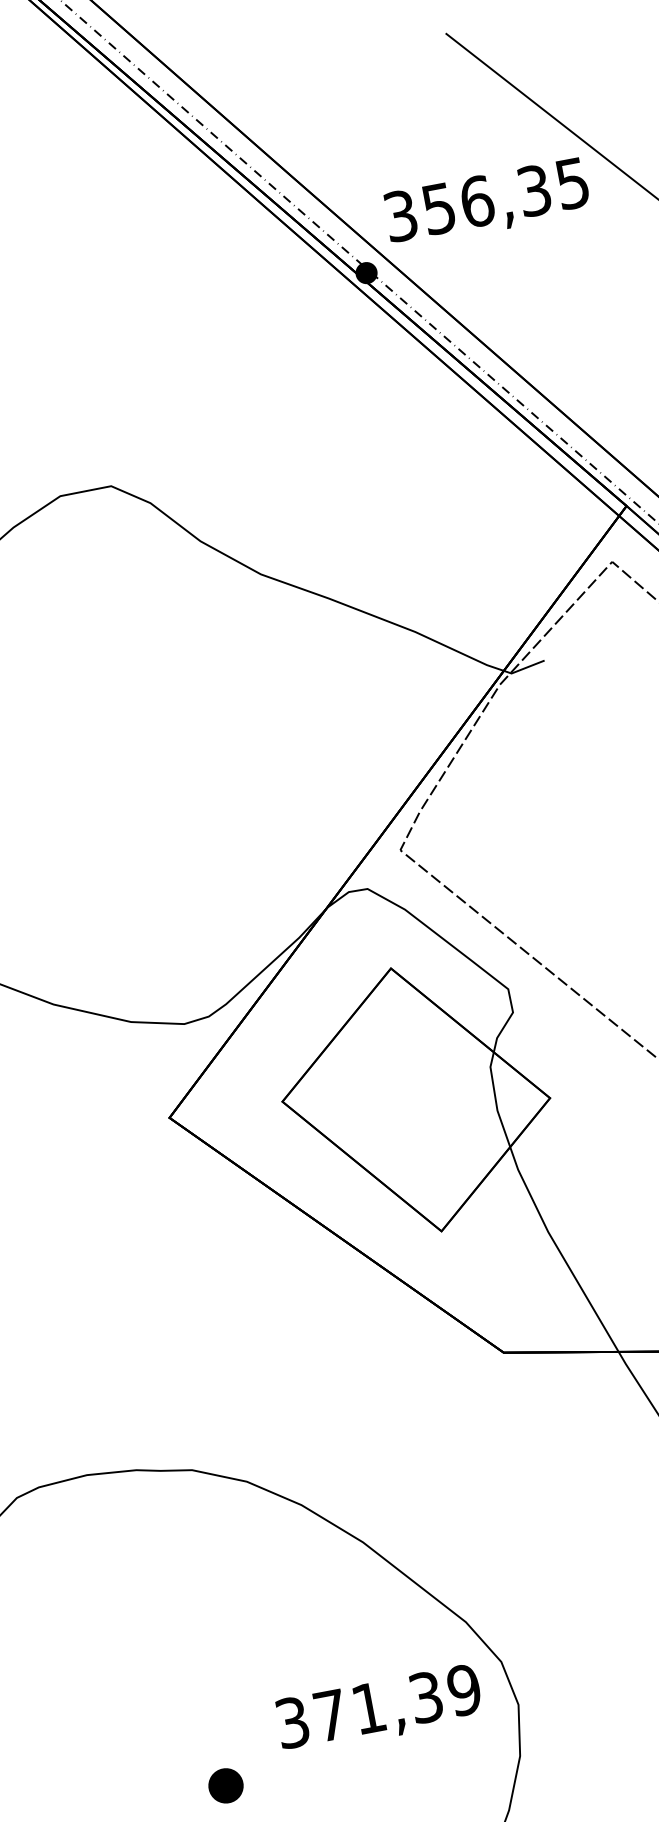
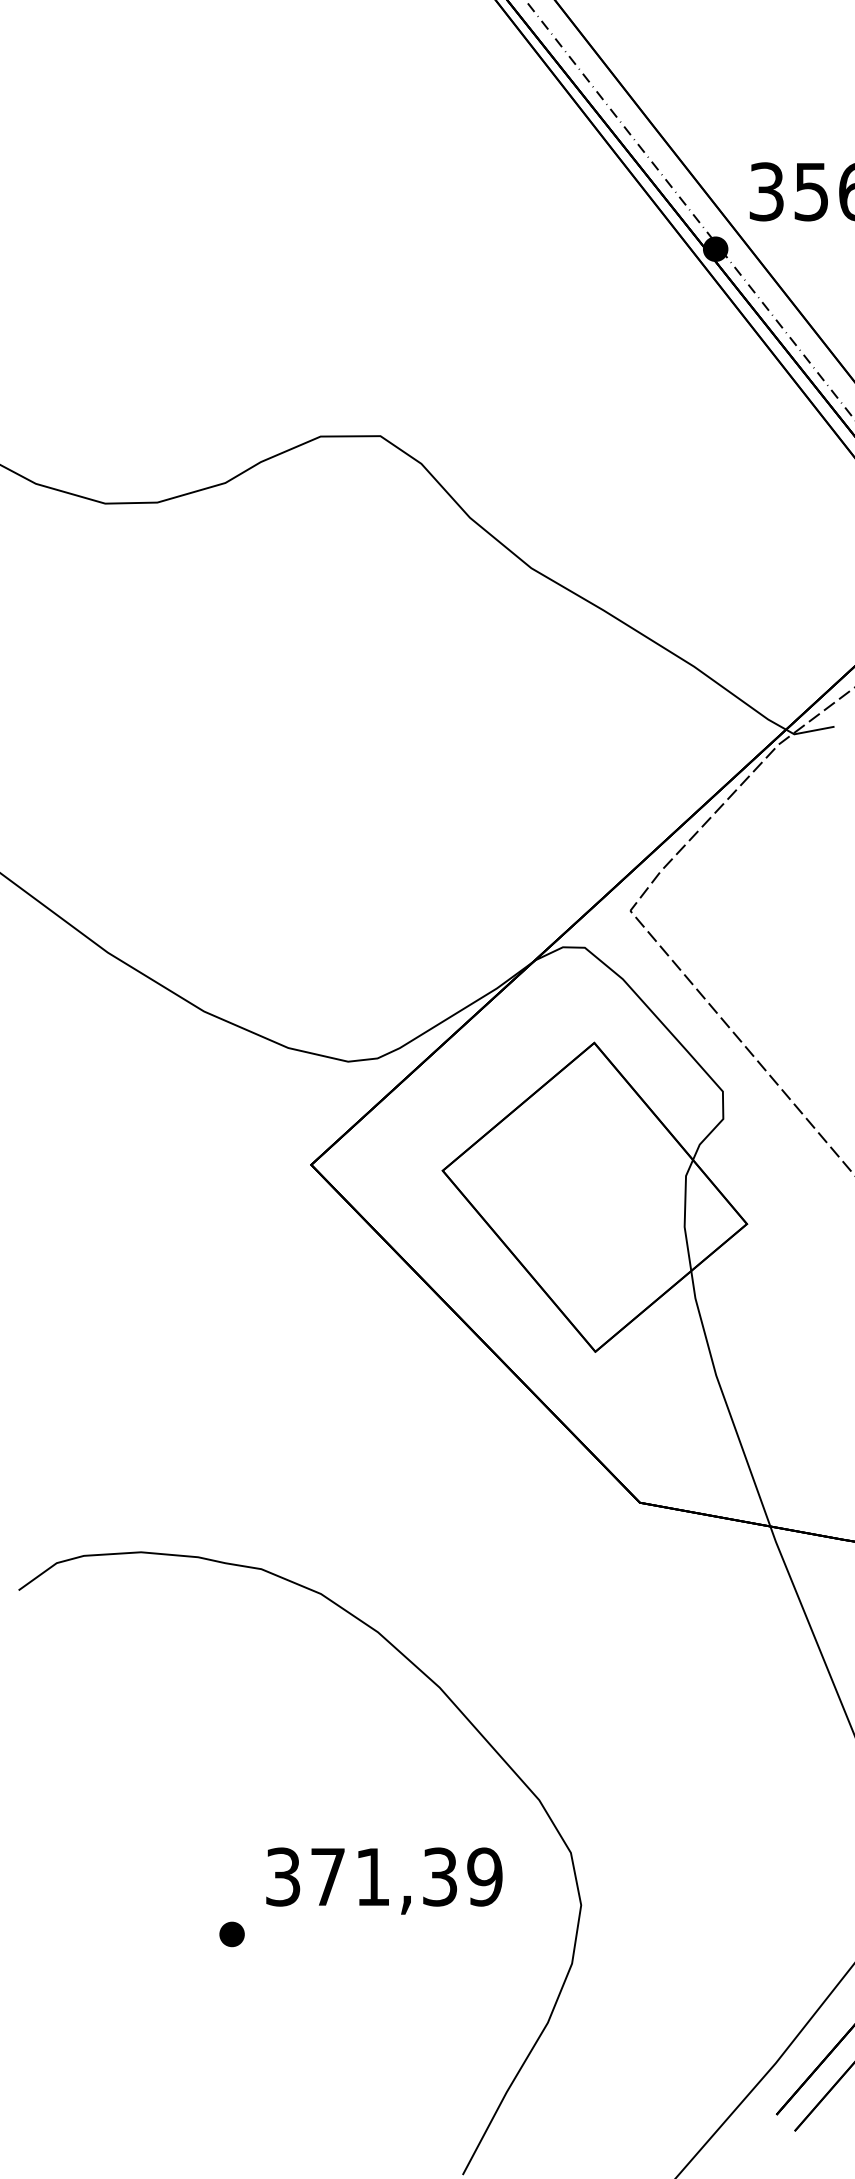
text: (379, 1709) -> (384, 1880), moved
part: (225, 1786) -> (231, 1934), size x0.62

